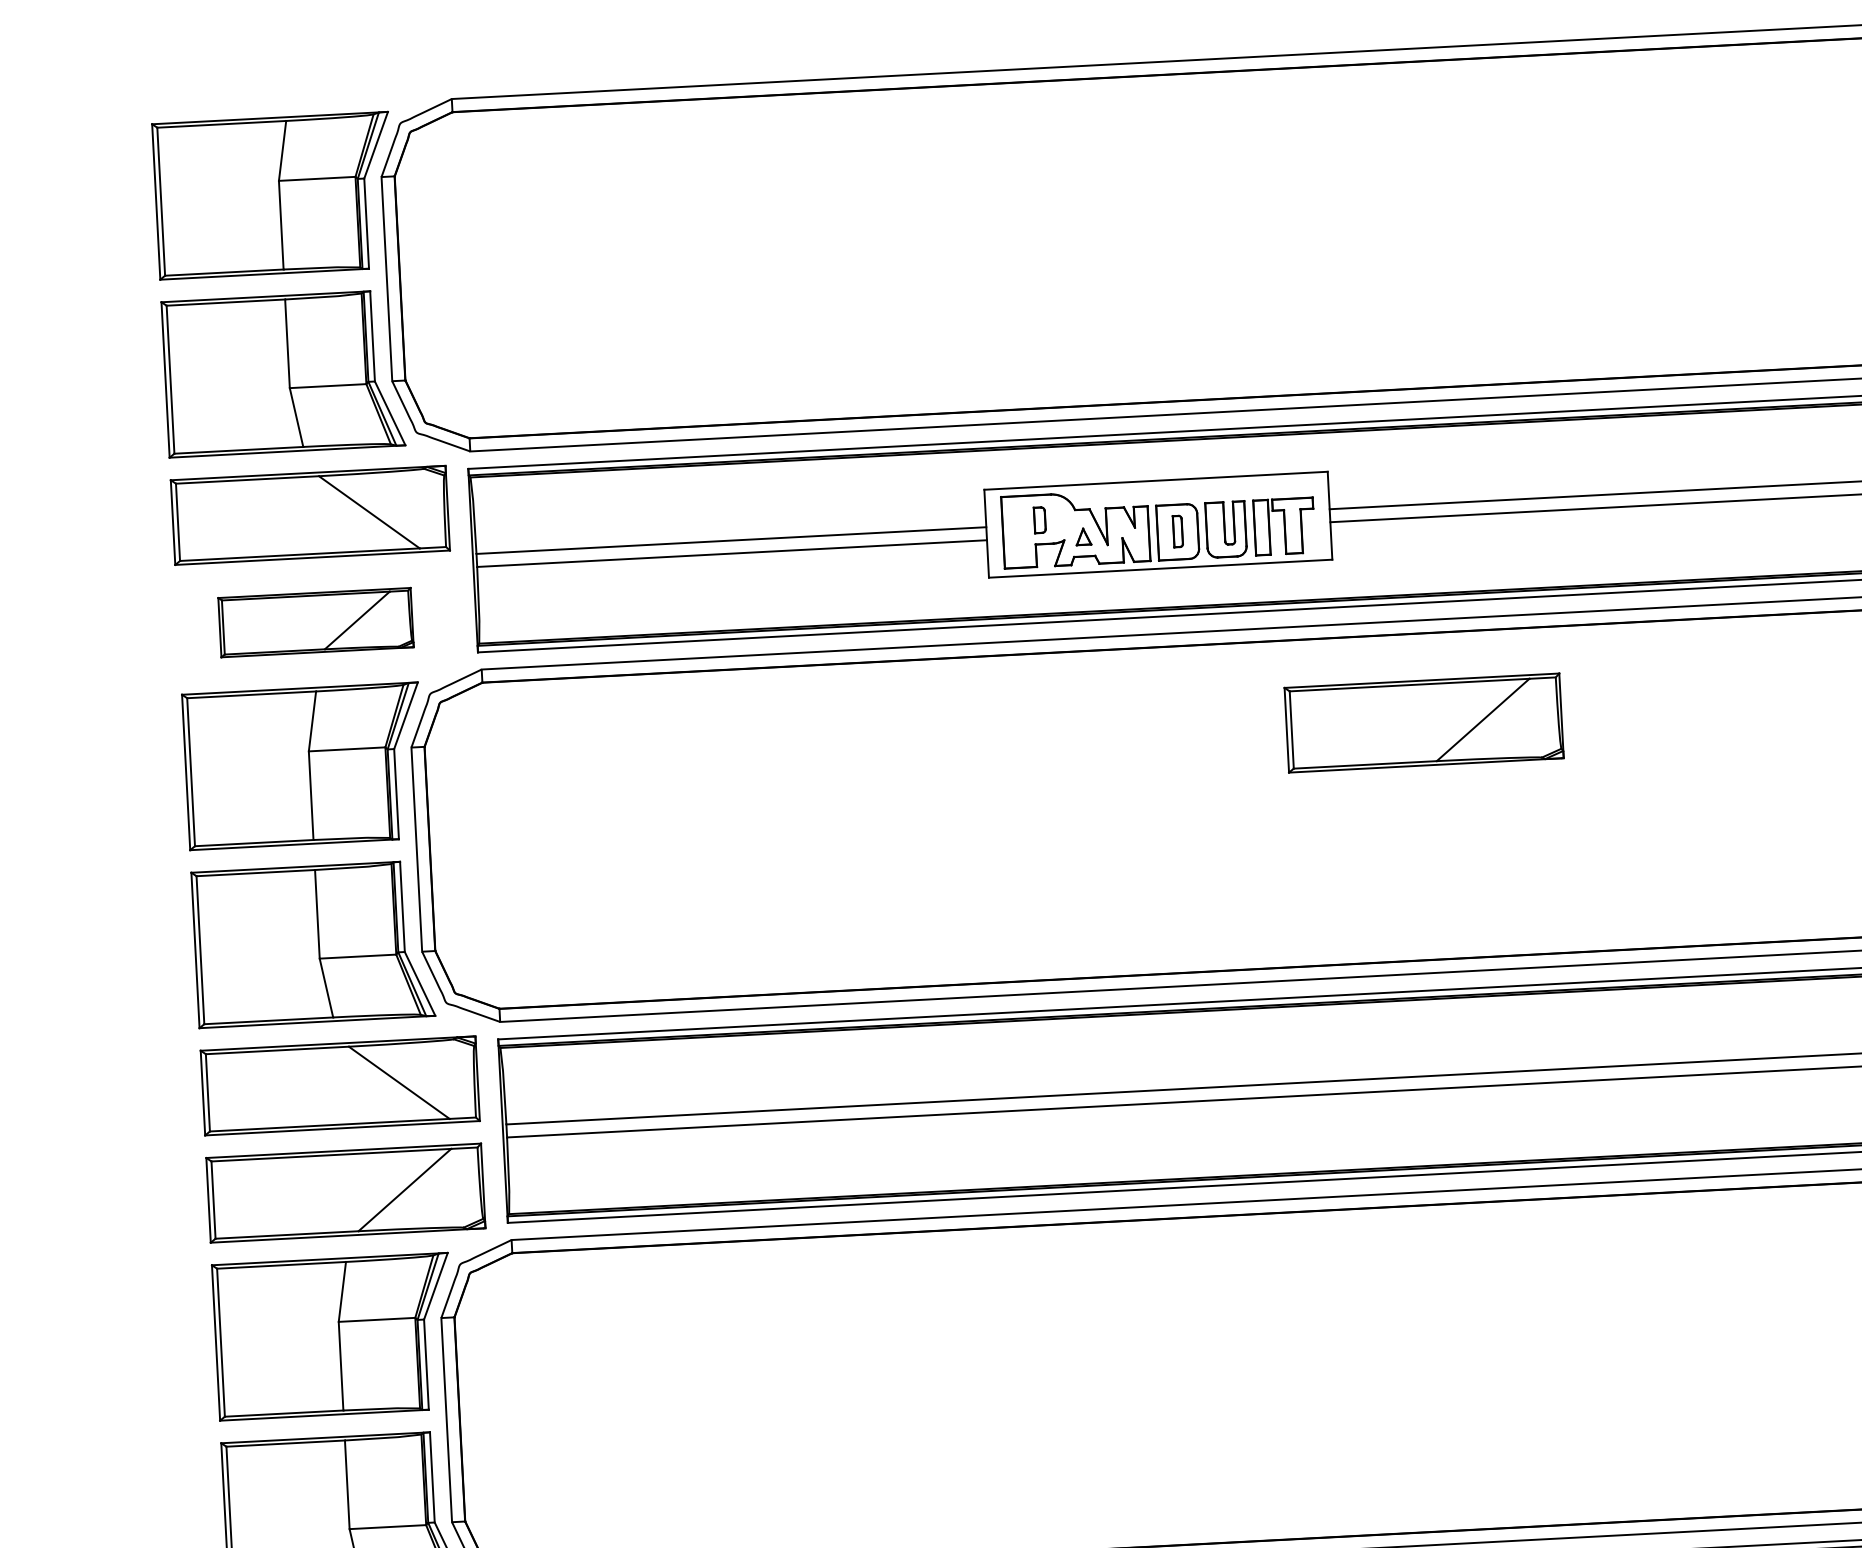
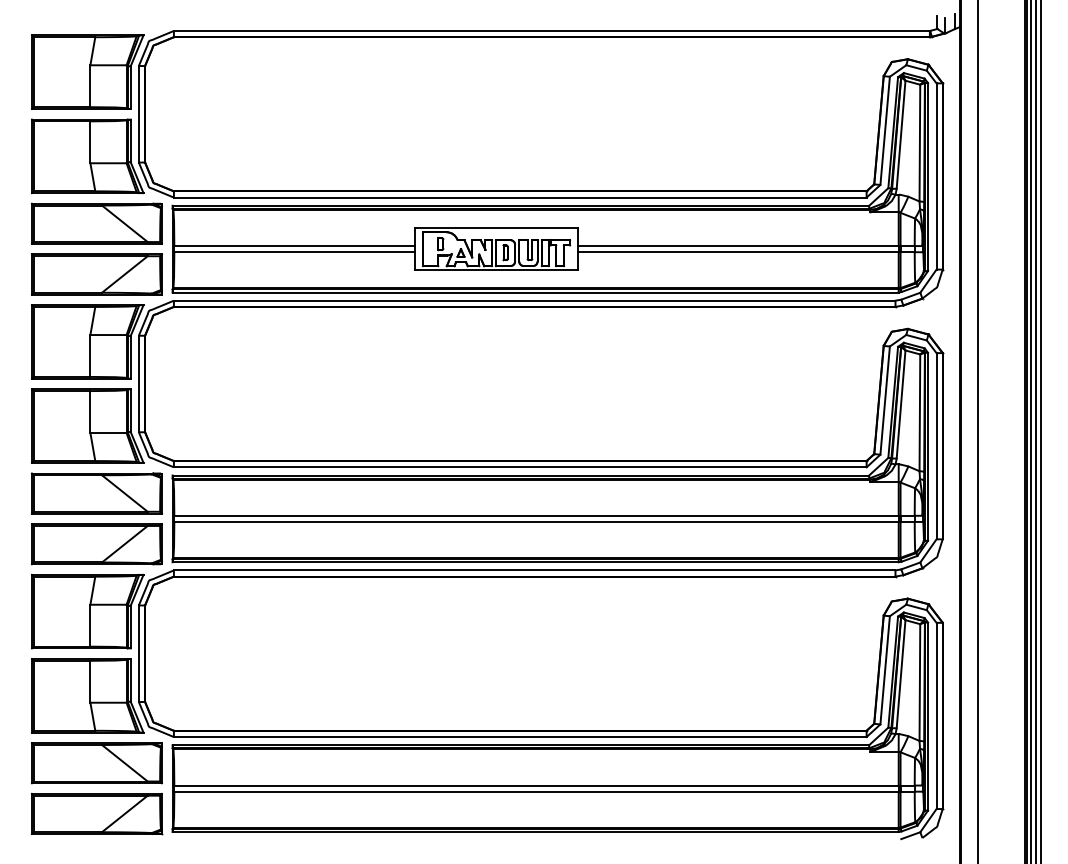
part: (315, 622) -> (96, 274), size x1.43
part: (1423, 723) -> (616, 349), removed

